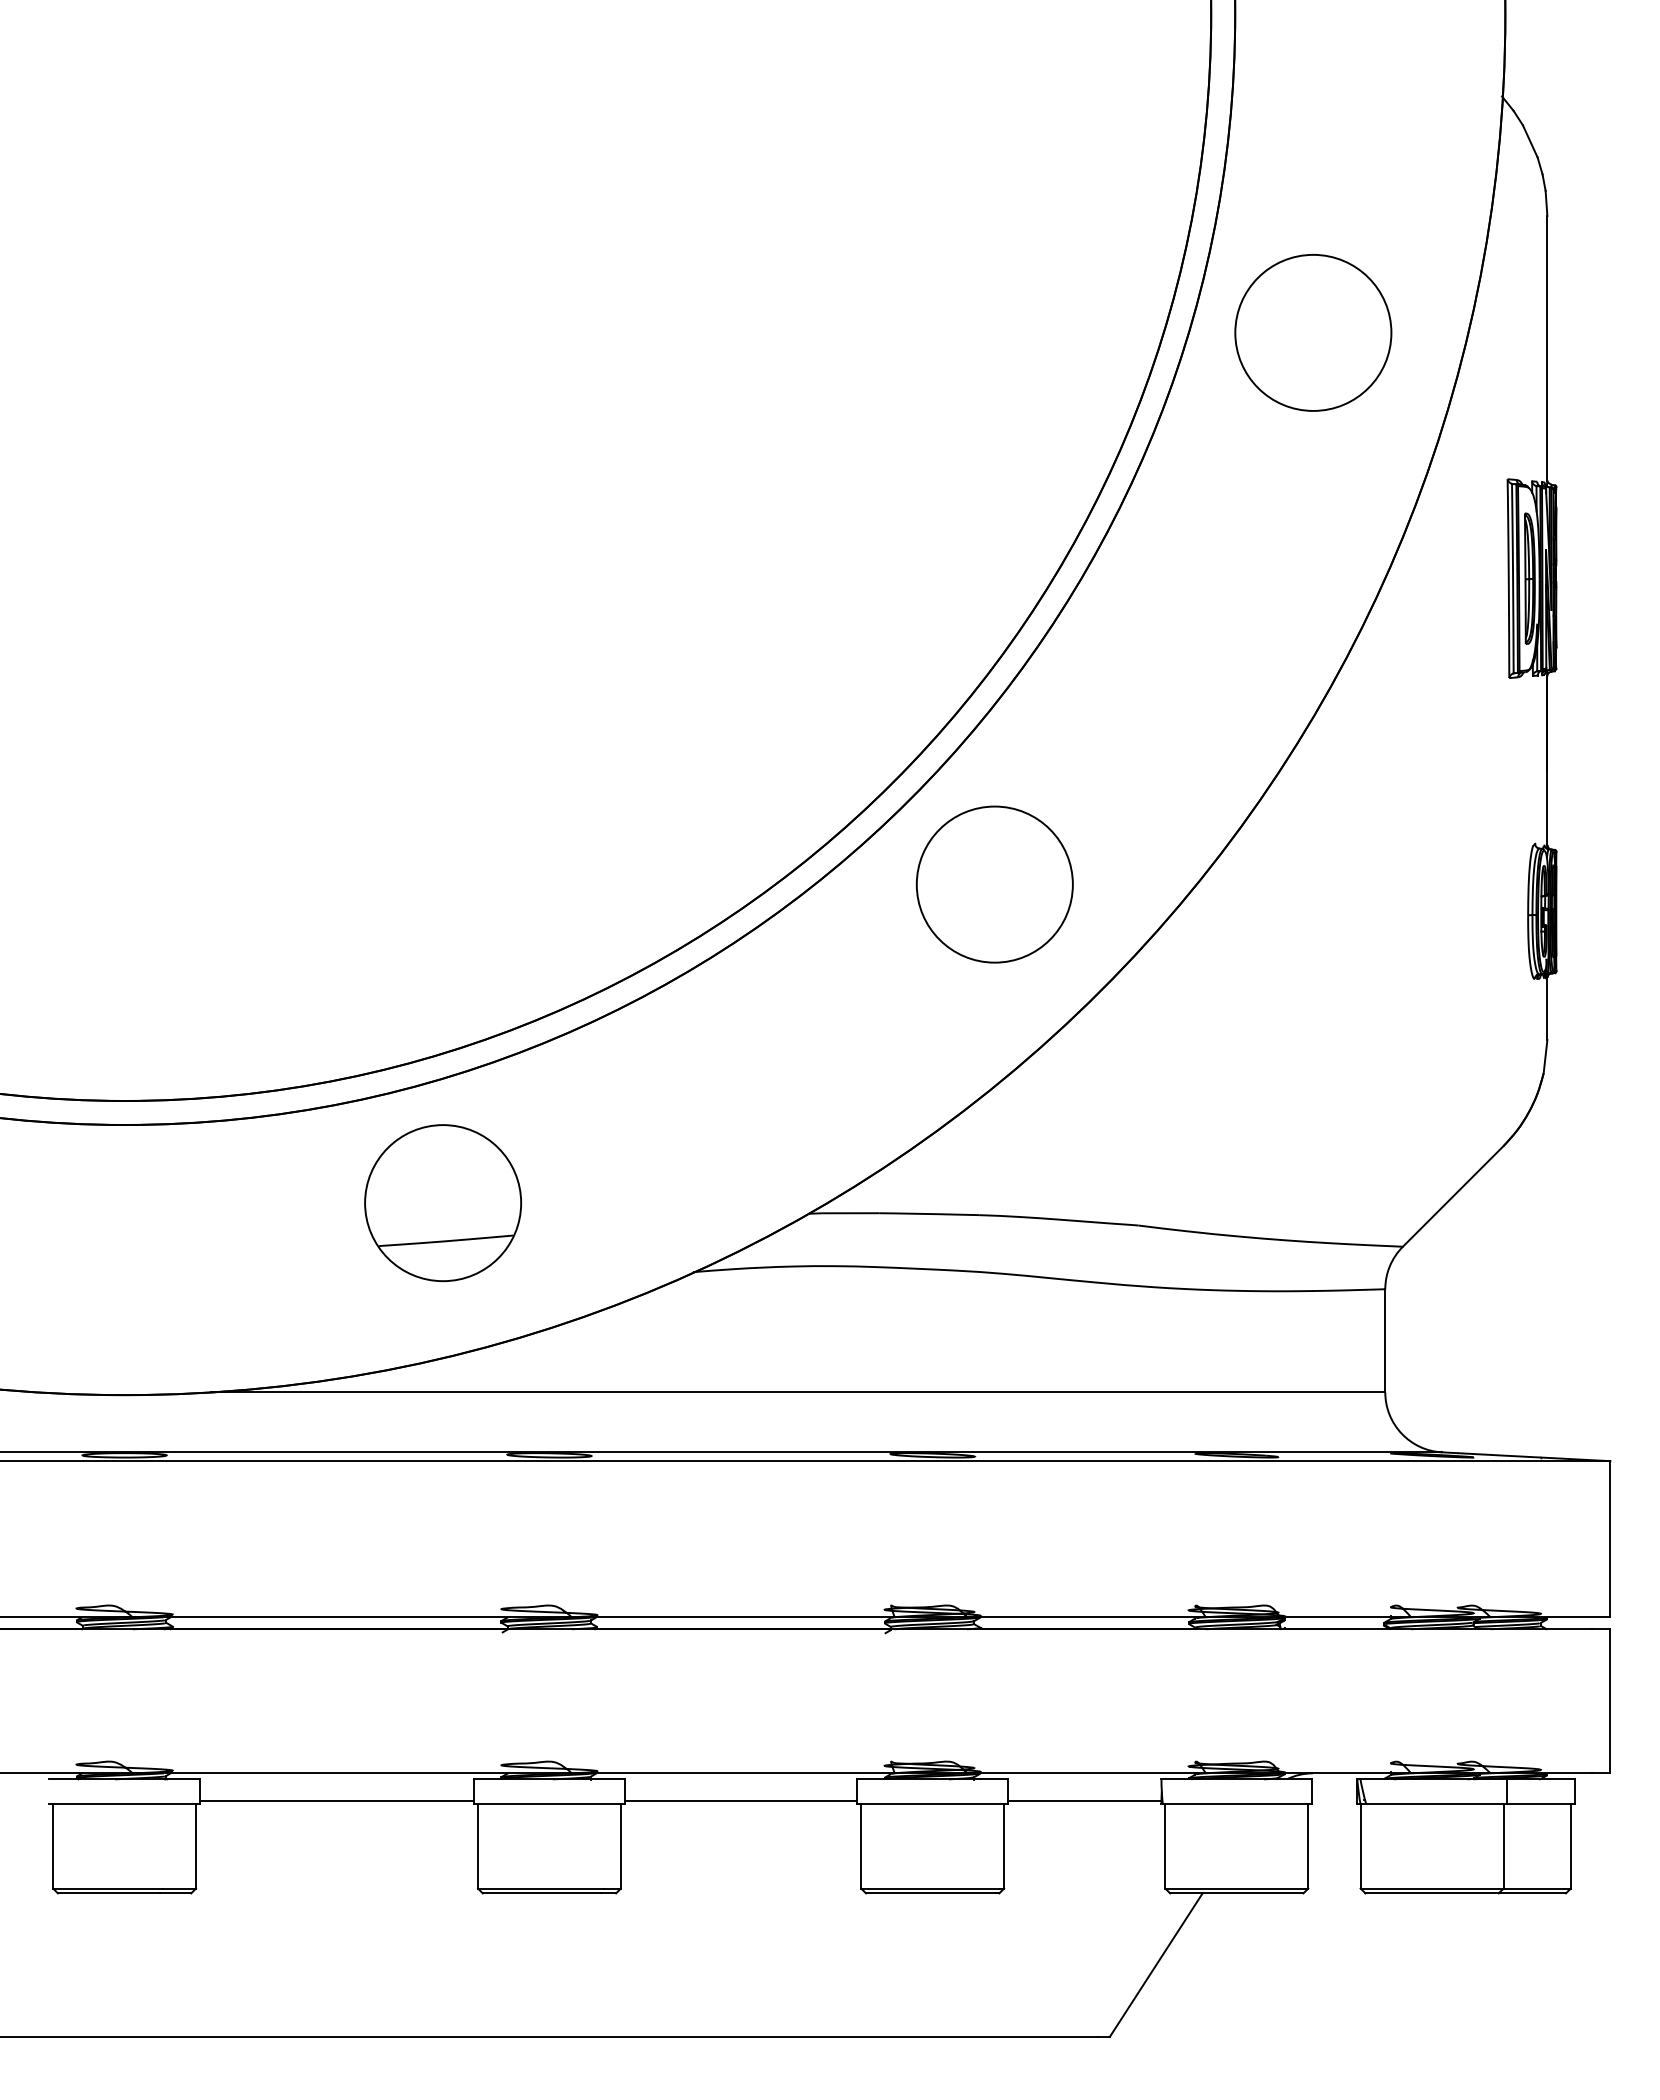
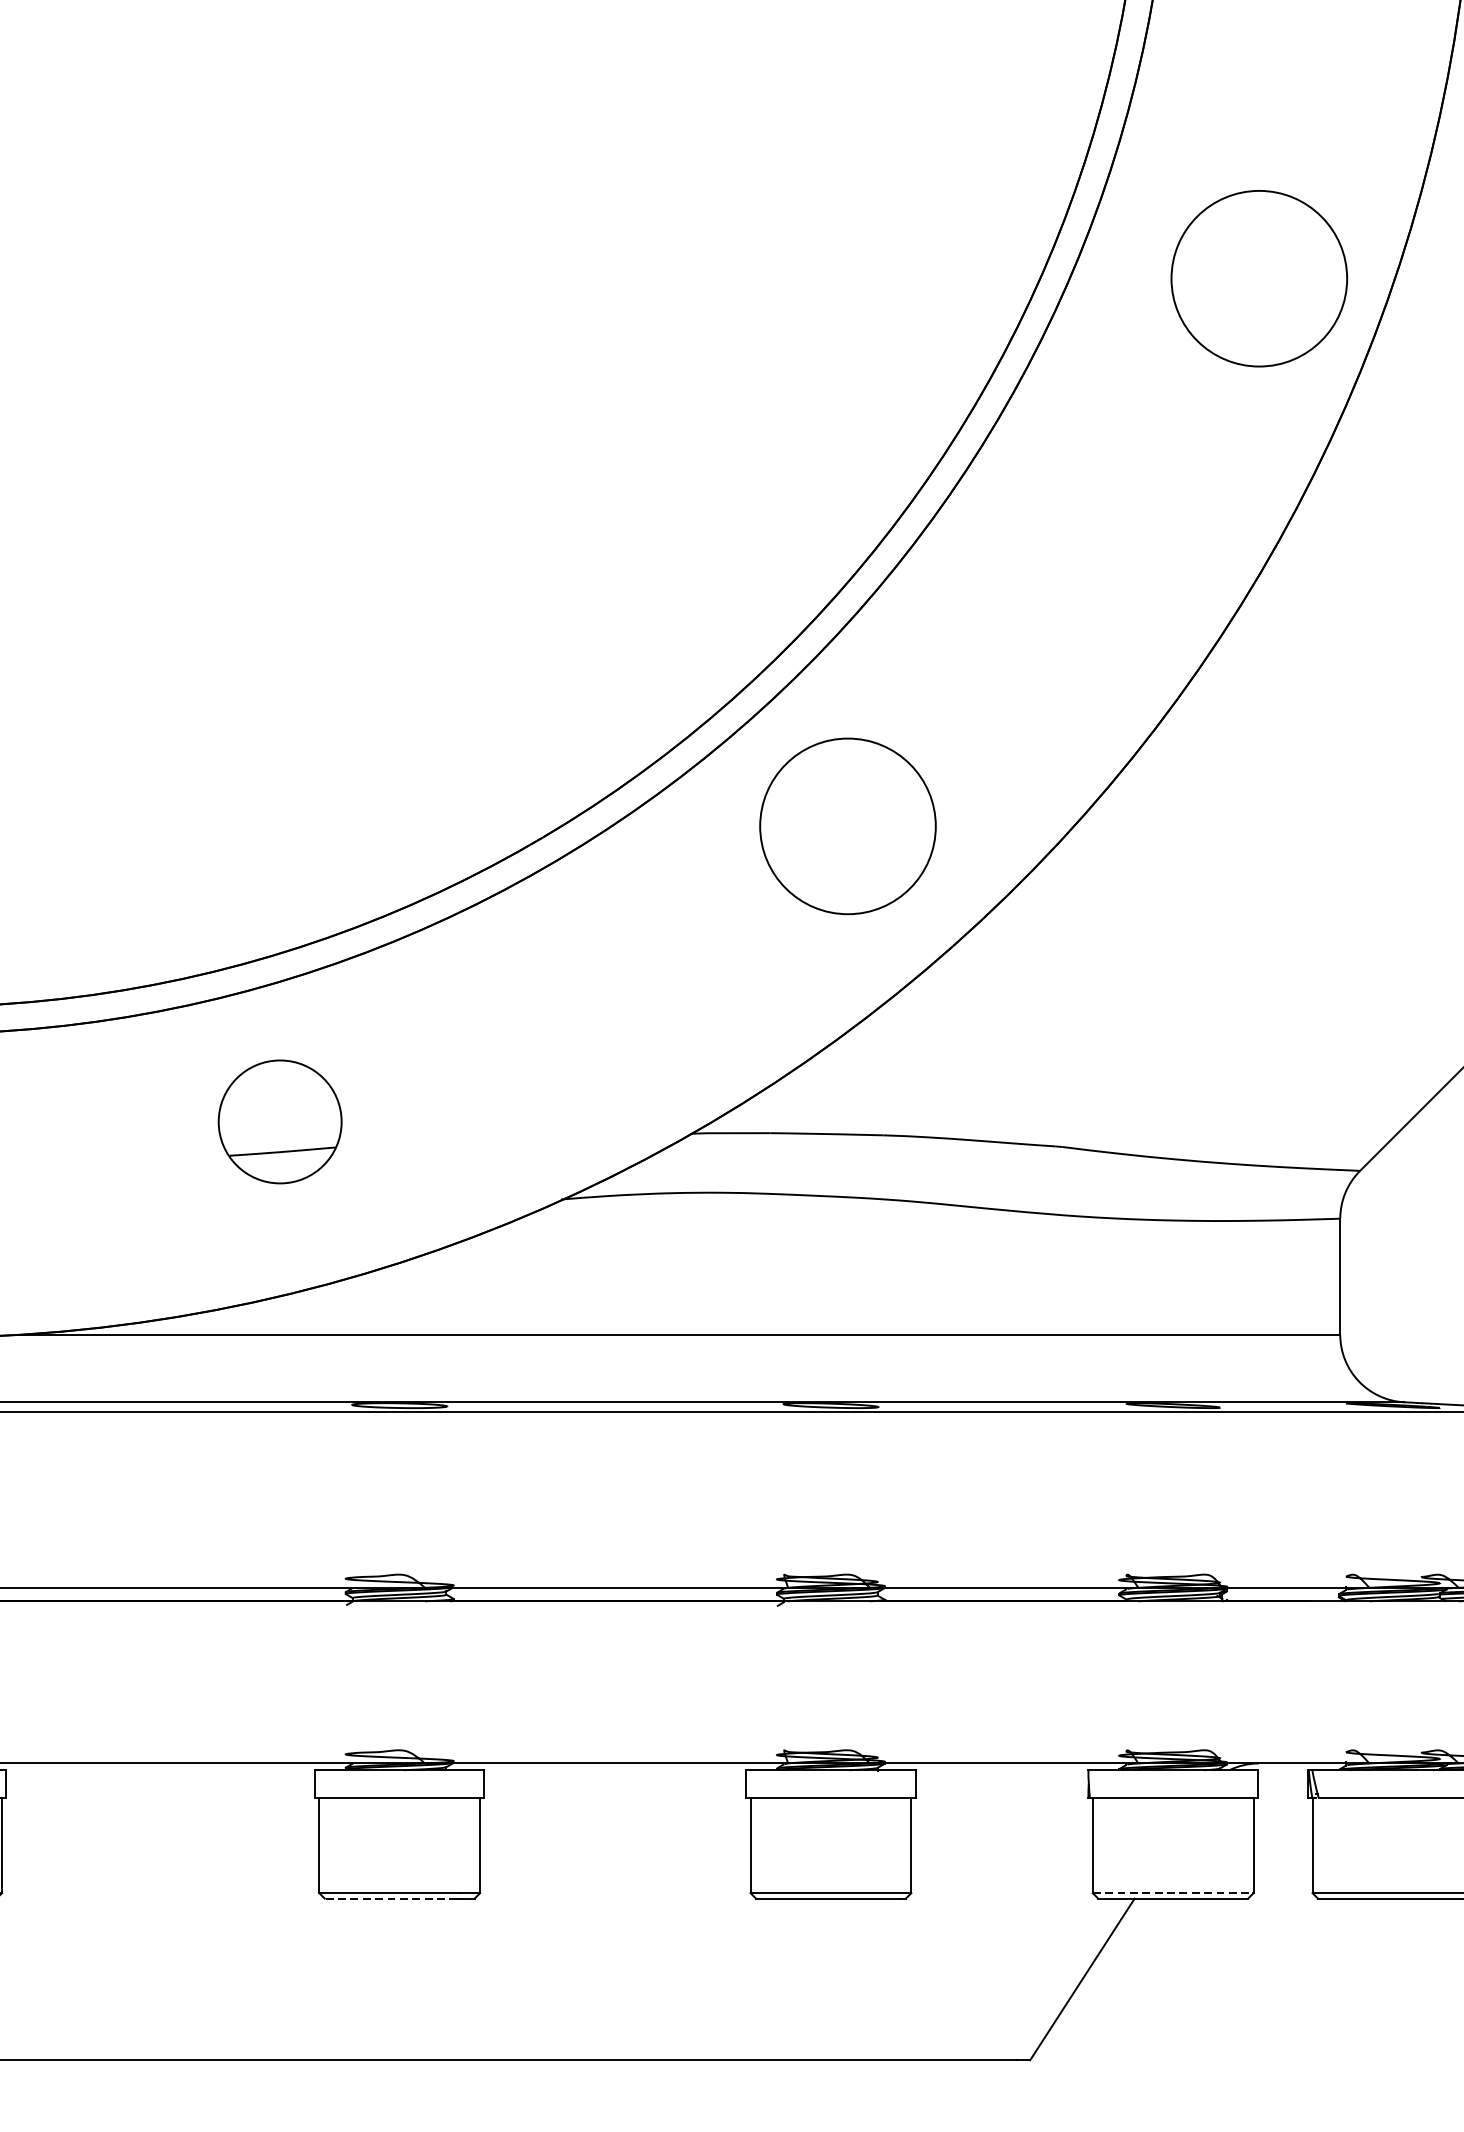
circle: (1313, 332) -> (1259, 278), moved
circle: (994, 884) -> (847, 826), moved
part: (443, 1203) -> (280, 1122), size x0.7
line: (336, 1800) -> (160, 1794), removed
line: (740, 1800) -> (614, 1794), removed
line: (1084, 1800) -> (1001, 1794), removed
line: (1237, 1888) -> (1173, 1893), solid -> dashed
line: (541, 1893) -> (390, 1898), solid -> dashed

